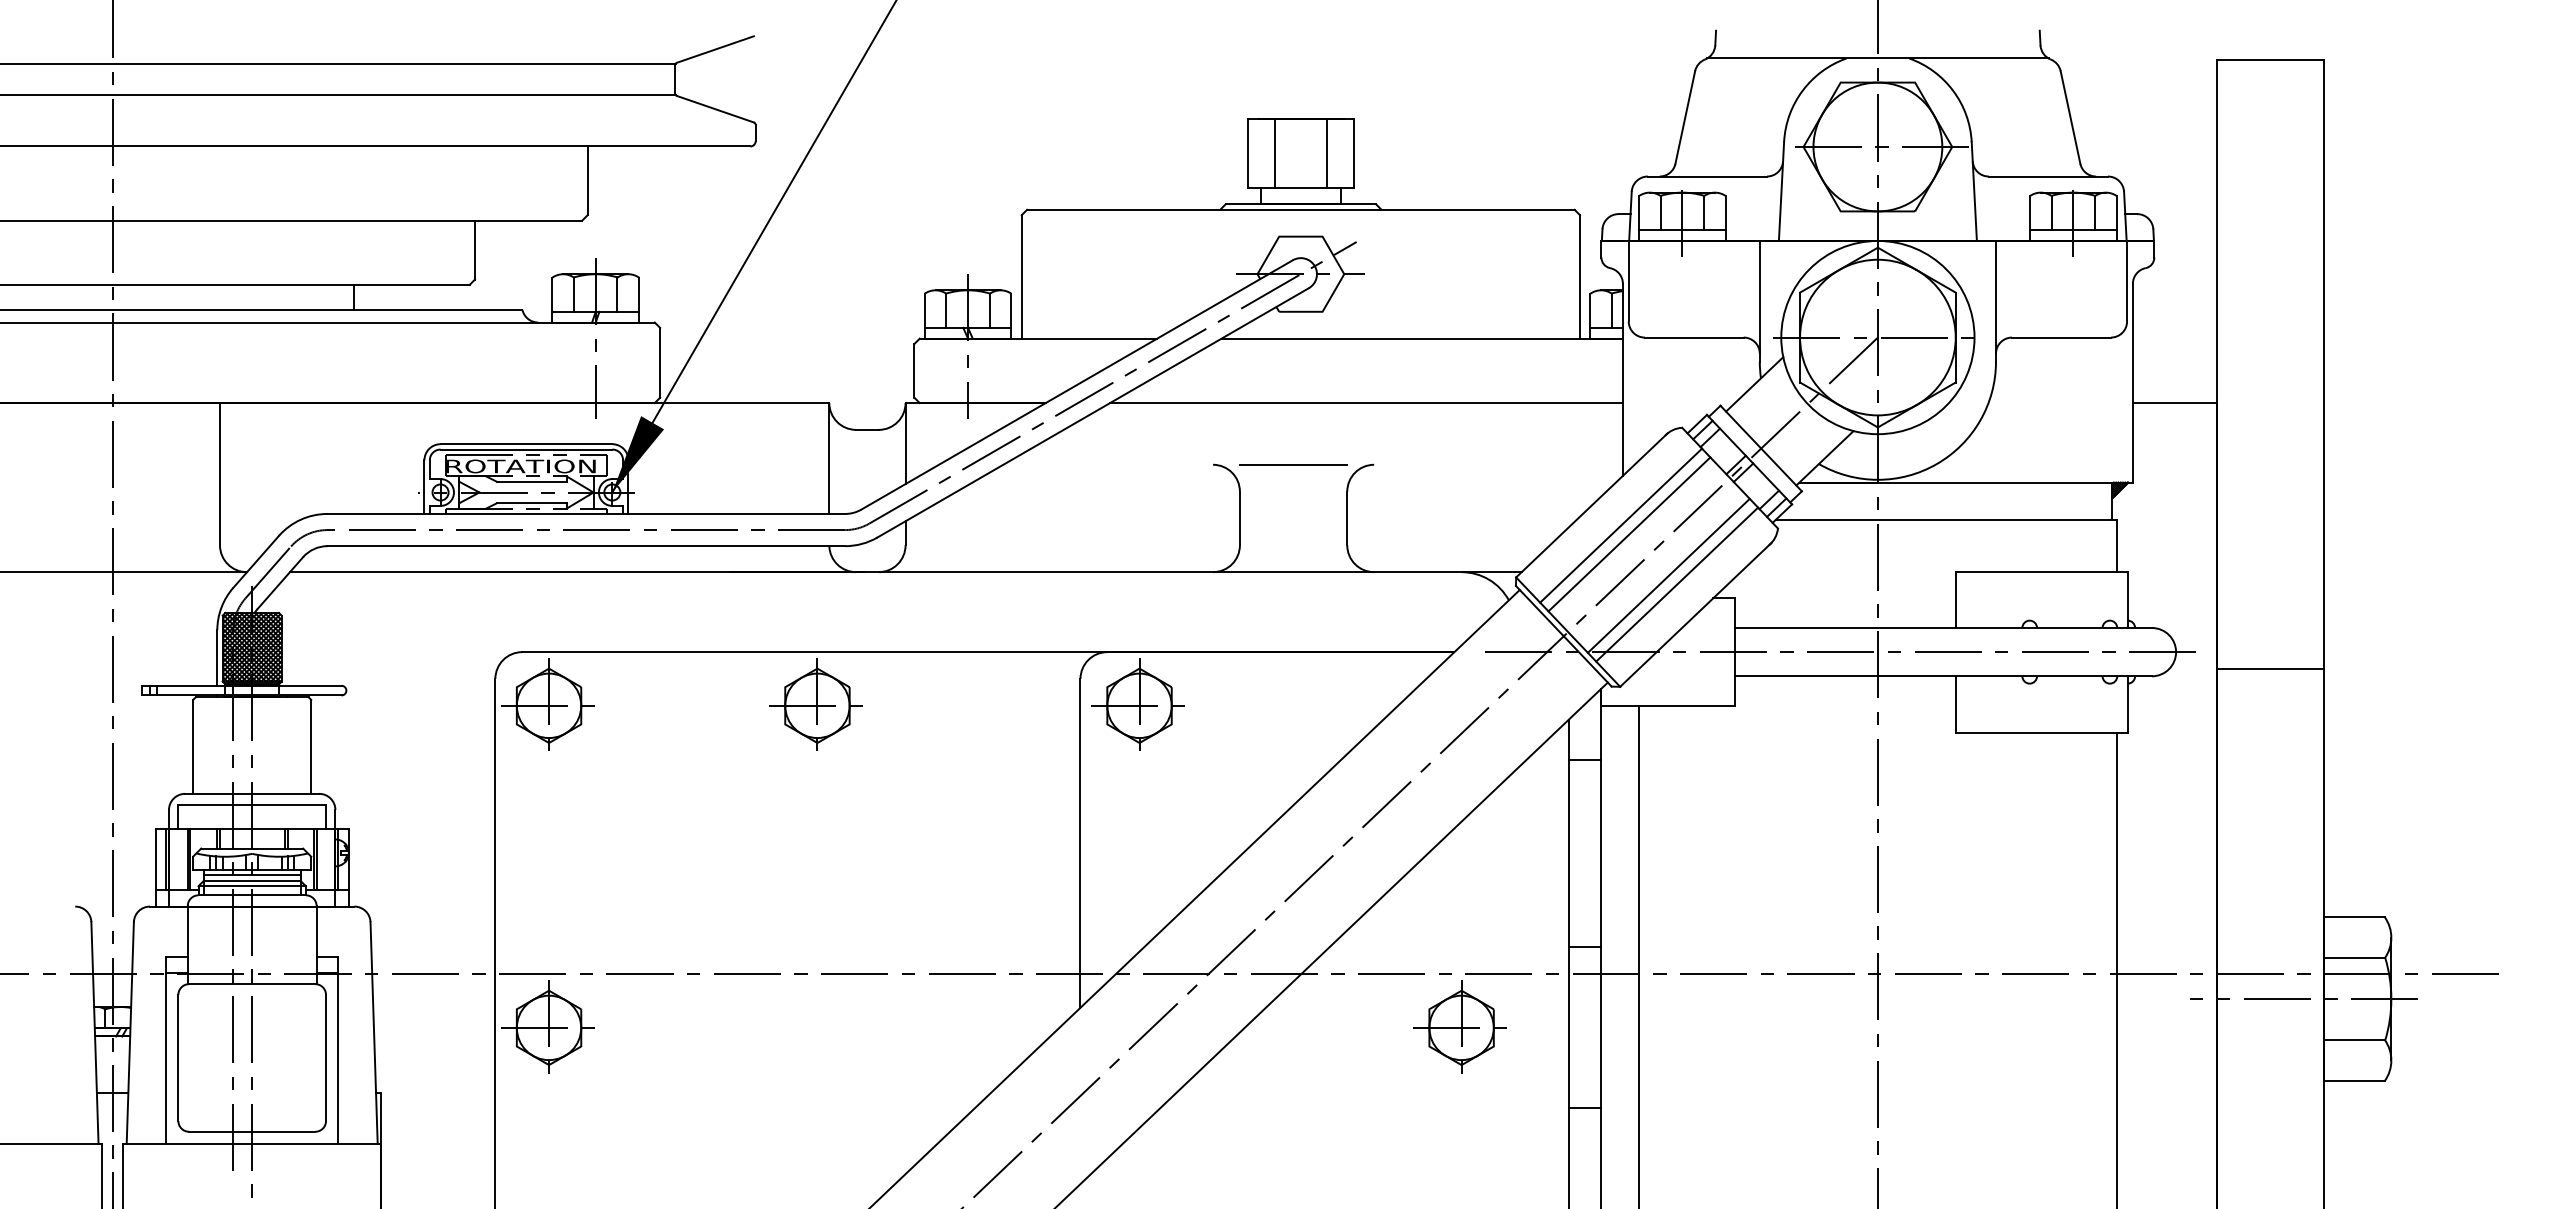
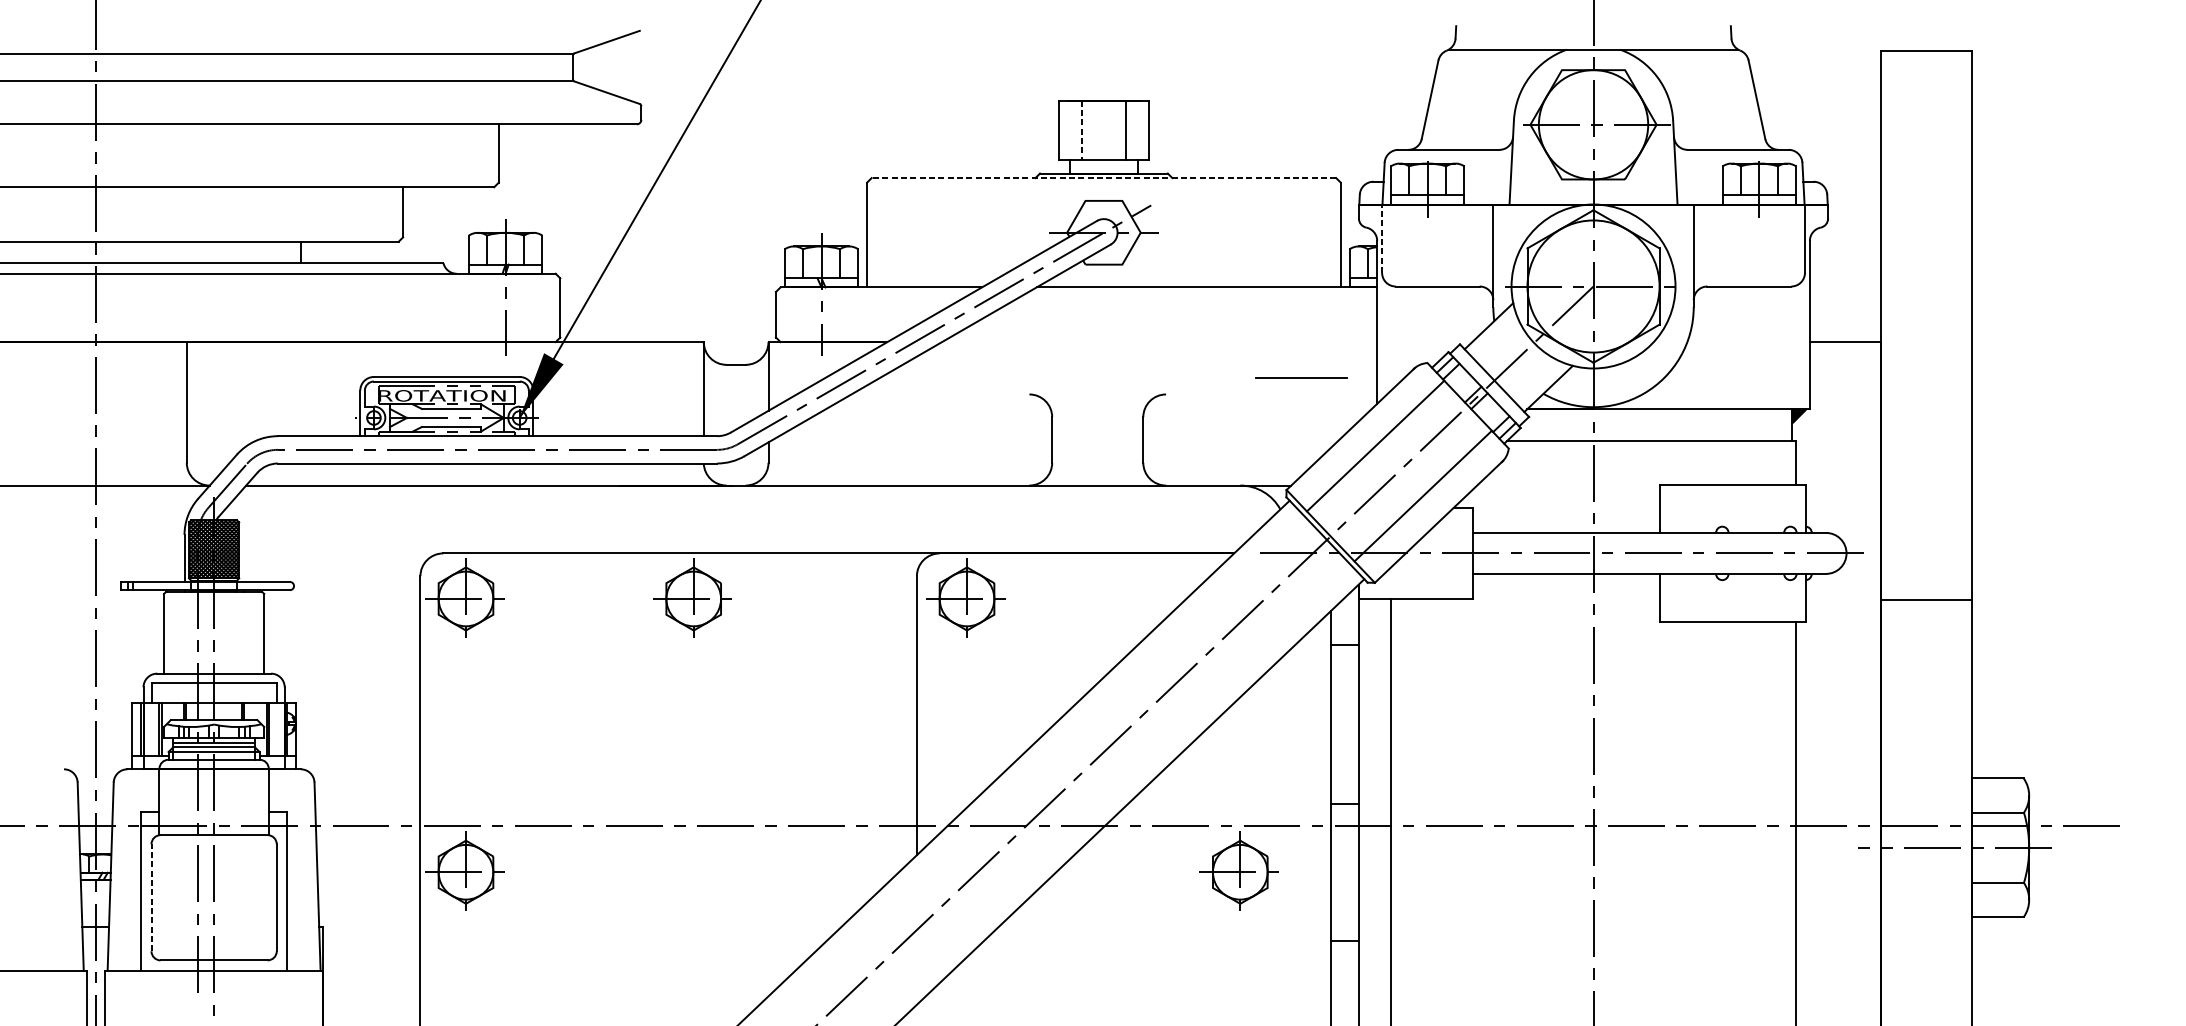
line: (1274, 153) -> (1081, 130), solid -> dashed
line: (1300, 209) -> (1103, 177), solid -> dashed
line: (1628, 280) -> (1381, 238), solid -> dashed
line: (1366, 403) -> (1159, 342), removed
line: (1293, 464) -> (1301, 378), moved
line: (1629, 534) -> (1382, 453), removed
line: (1668, 575) -> (1415, 488), removed
line: (2270, 668) -> (1926, 599), moved
line: (178, 1057) -> (151, 897), solid -> dashed

